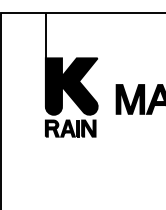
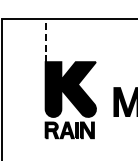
line: (45, 35) -> (45, 39), solid -> dashed

